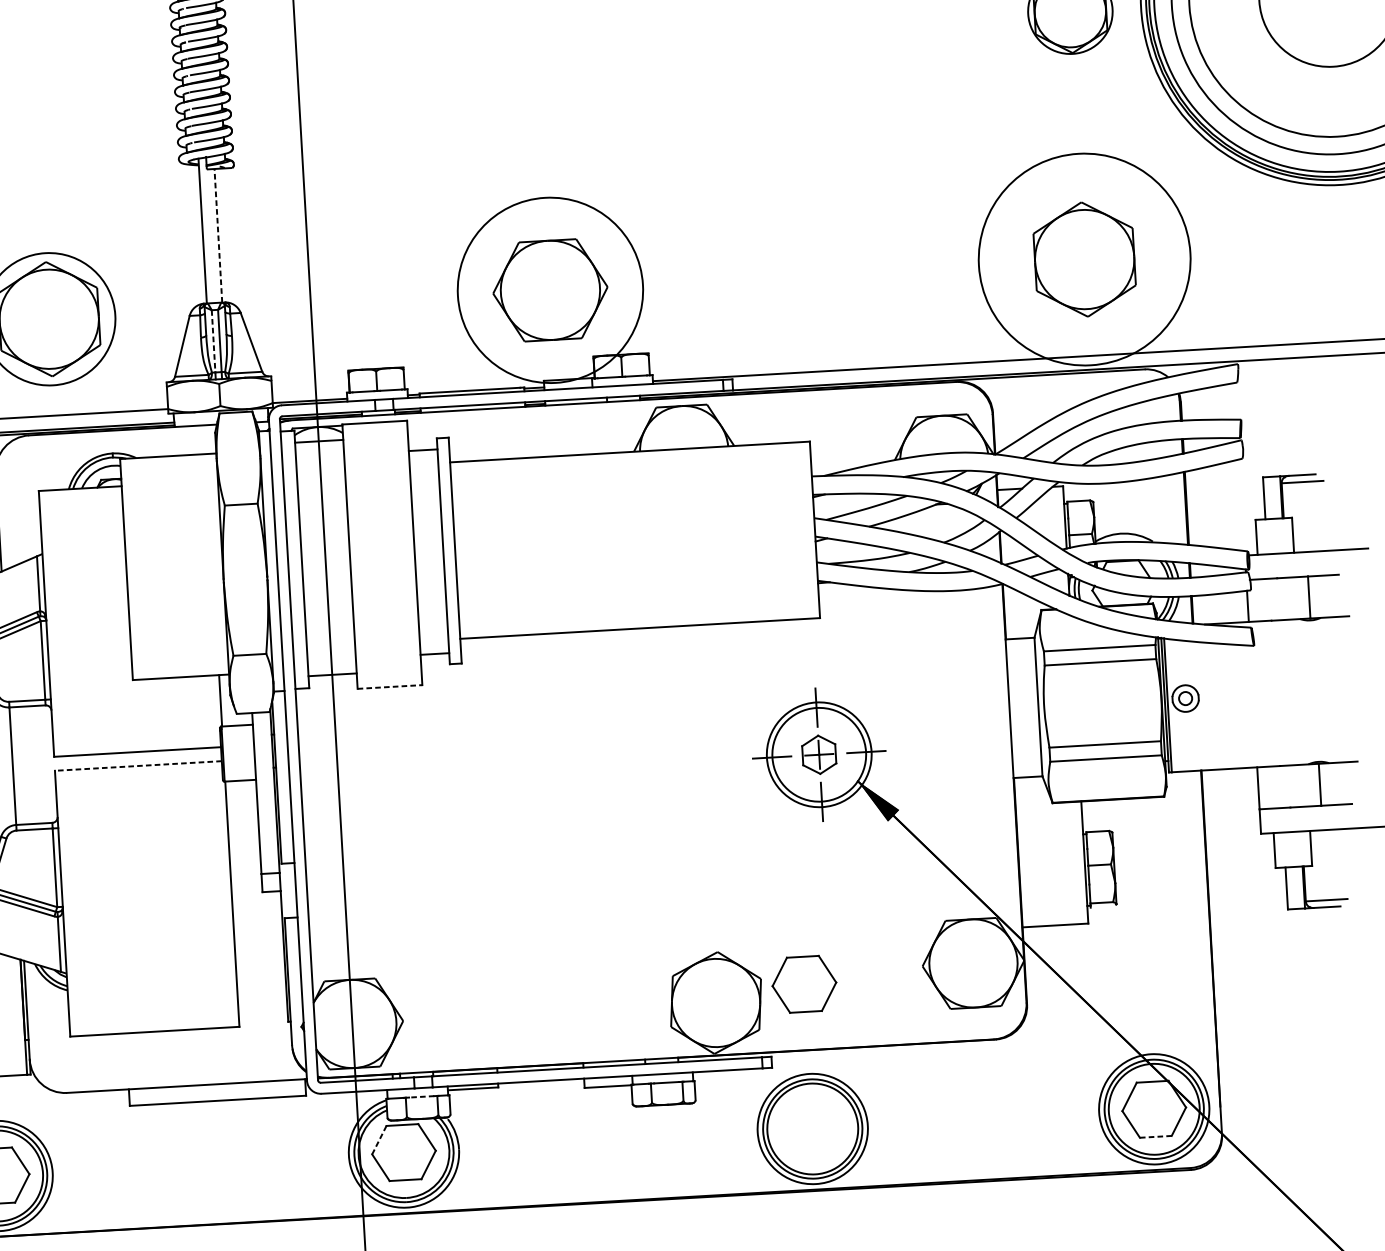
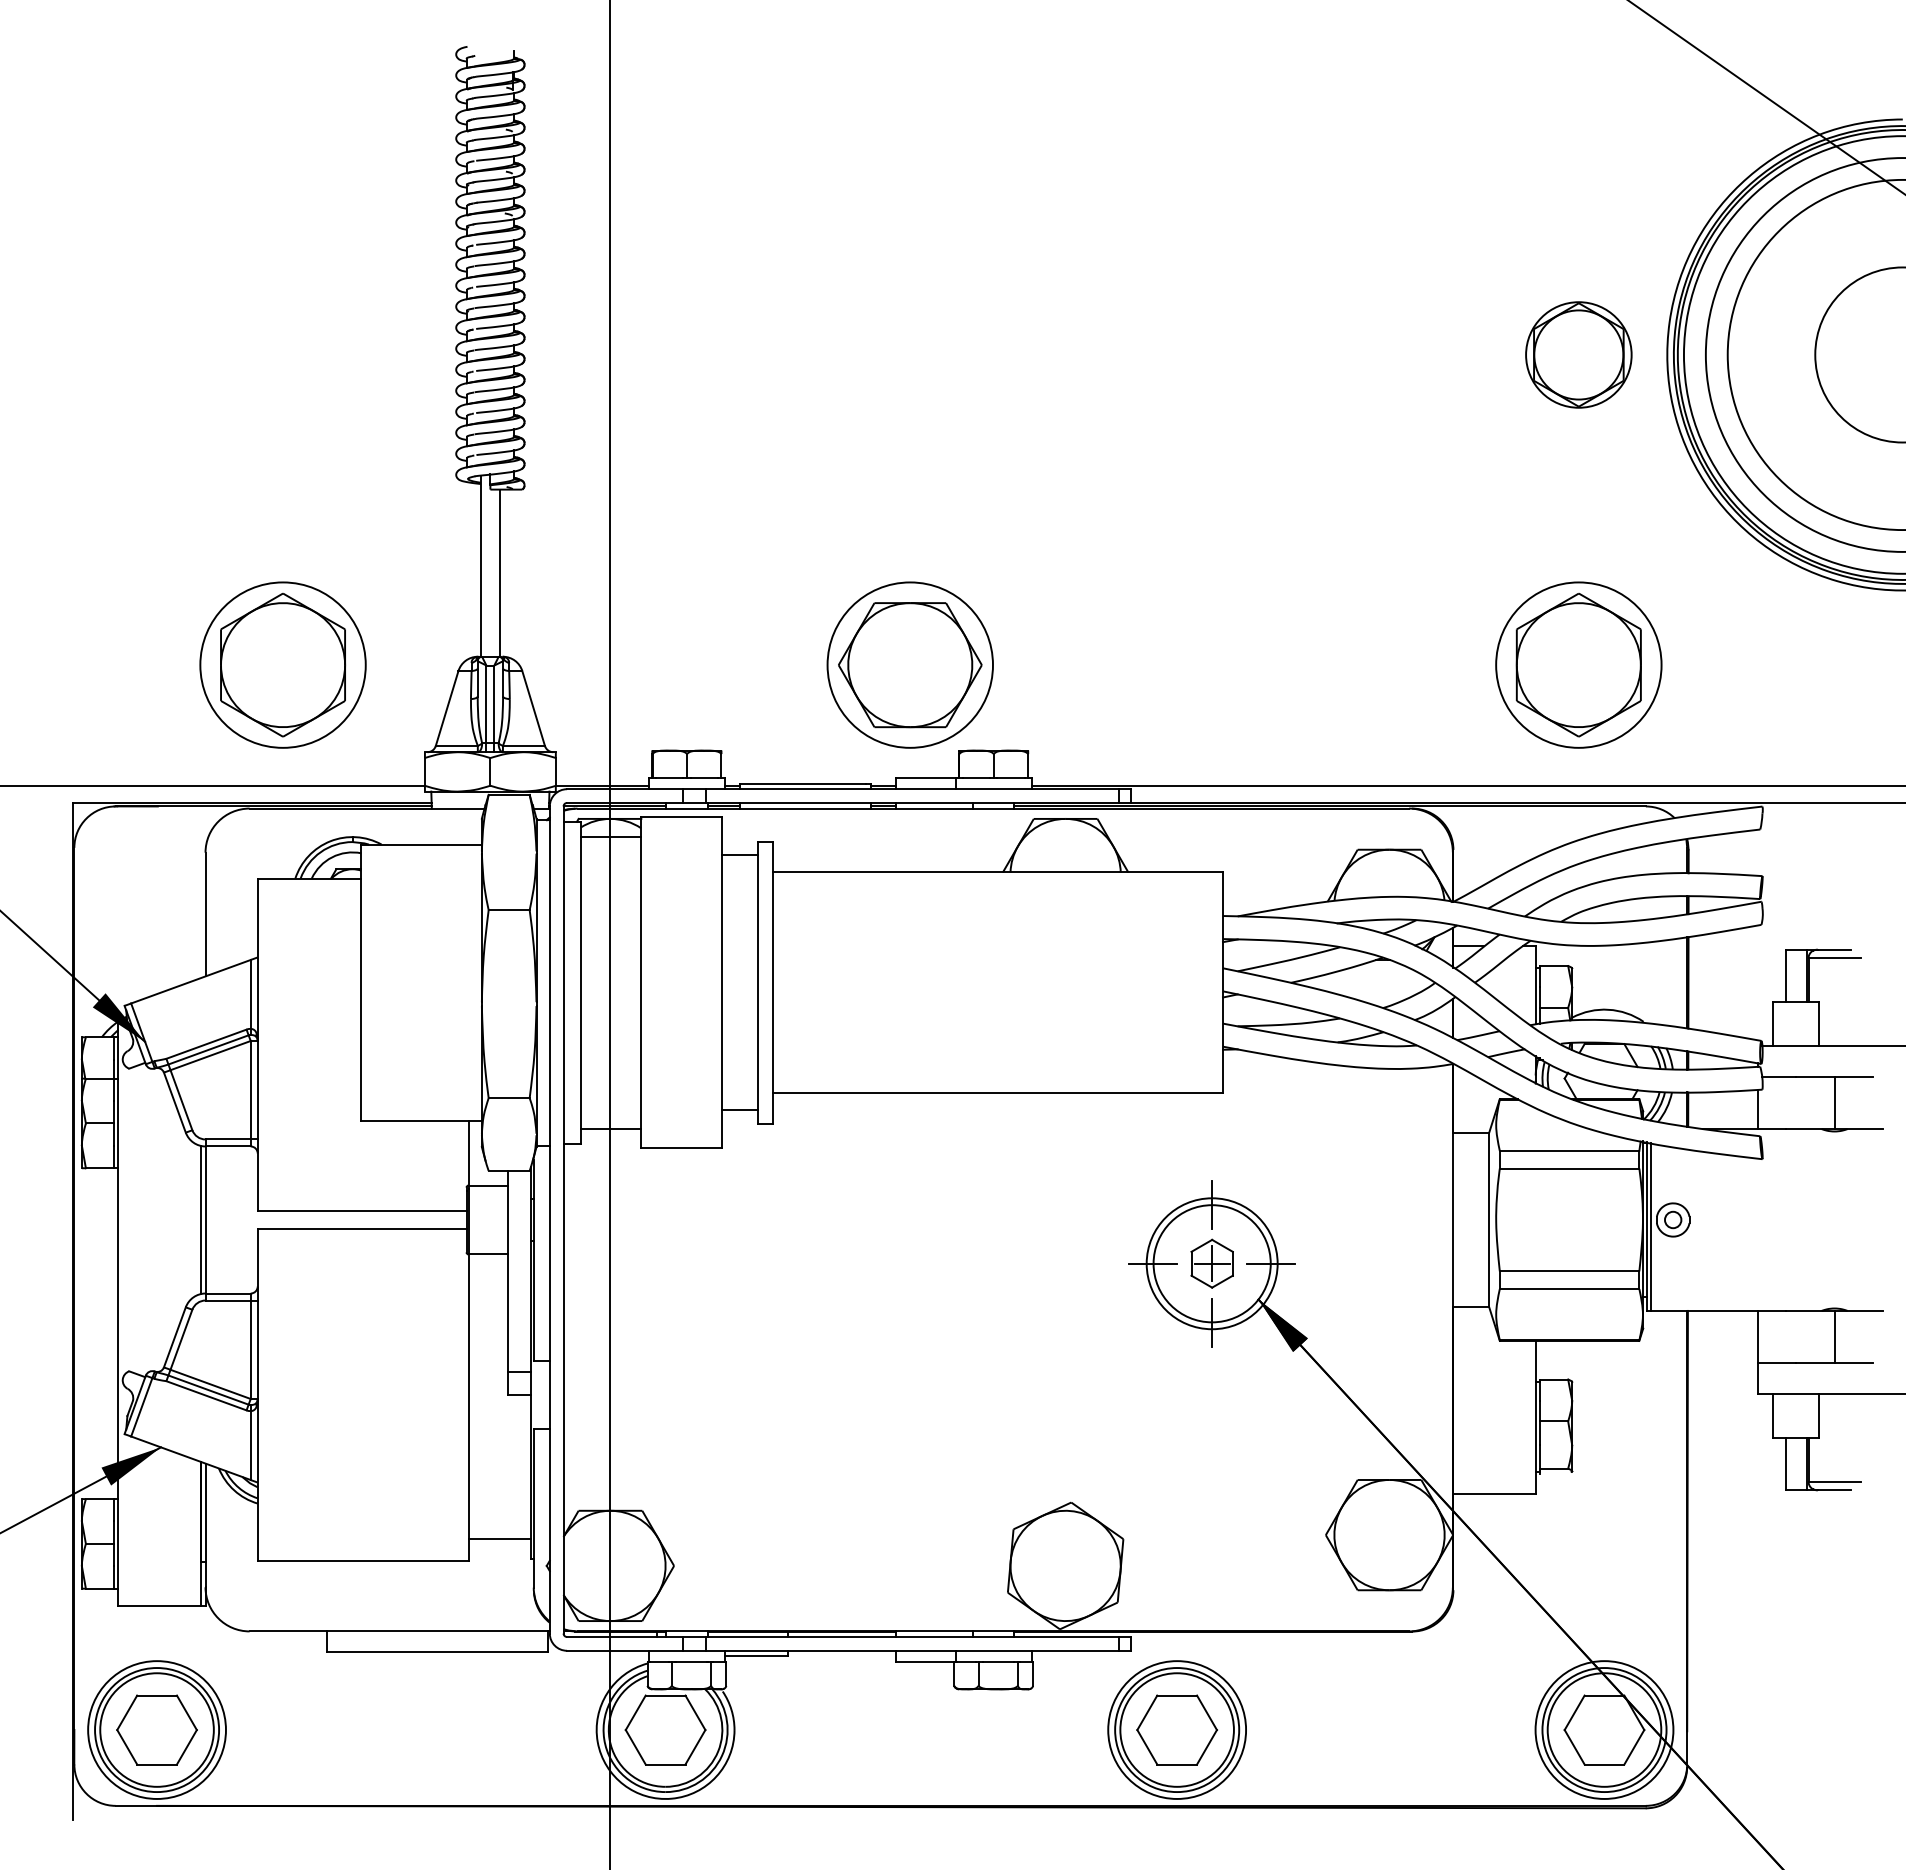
line: (218, 236) -> (500, 573), dashed -> solid
circle: (1084, 259) -> (1578, 664), size x0.62
circle: (549, 289) -> (909, 664), size x0.71
line: (213, 341) -> (486, 704), dashed -> solid
line: (390, 687) -> (682, 1148), dashed -> solid
line: (137, 765) -> (361, 1228), dashed -> solid
line: (9, 766) -> (201, 1220), added
part: (803, 983) -> (1176, 1729), moved
line: (262, 1007) -> (499, 1538), added
line: (420, 1096) -> (690, 1661), dashed -> solid
line: (1155, 1136) -> (1604, 1764), dashed -> solid
line: (379, 1139) -> (635, 1712), dashed -> solid

